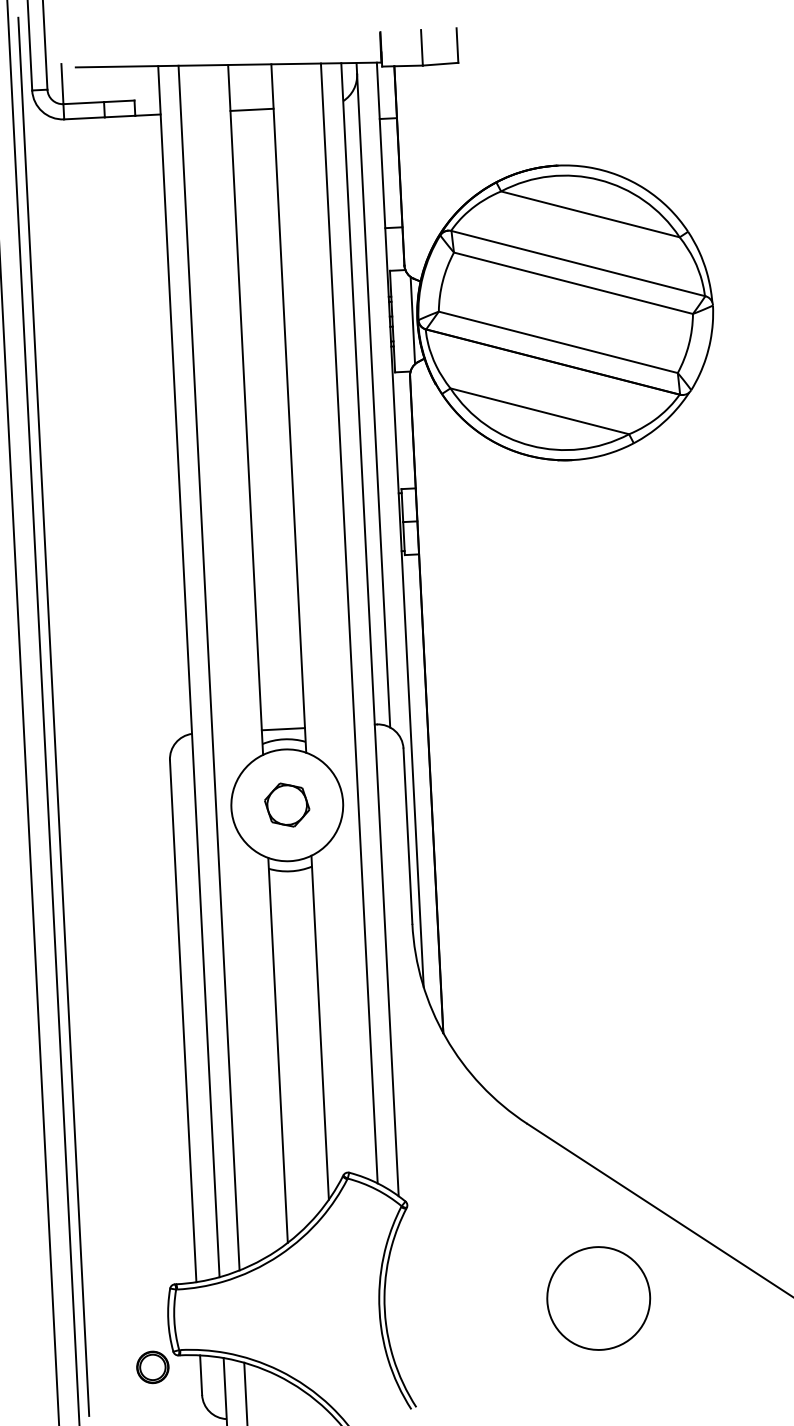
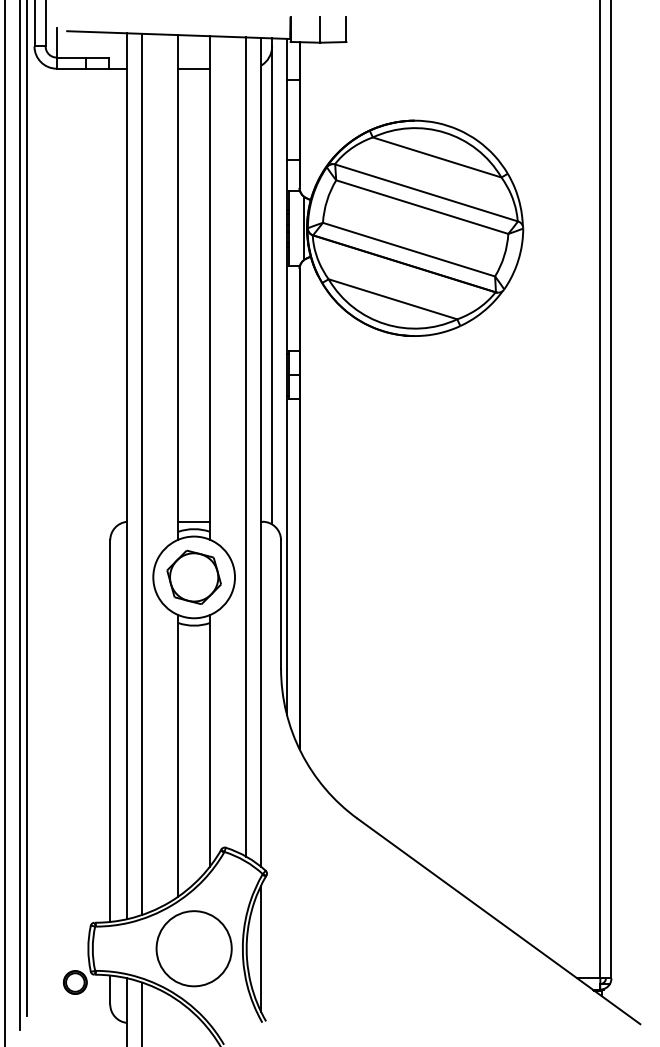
part: (286, 804) -> (193, 576), size x1.67
circle: (597, 1298) -> (193, 948), moved
line: (405, 1307) -> (261, 948), added

